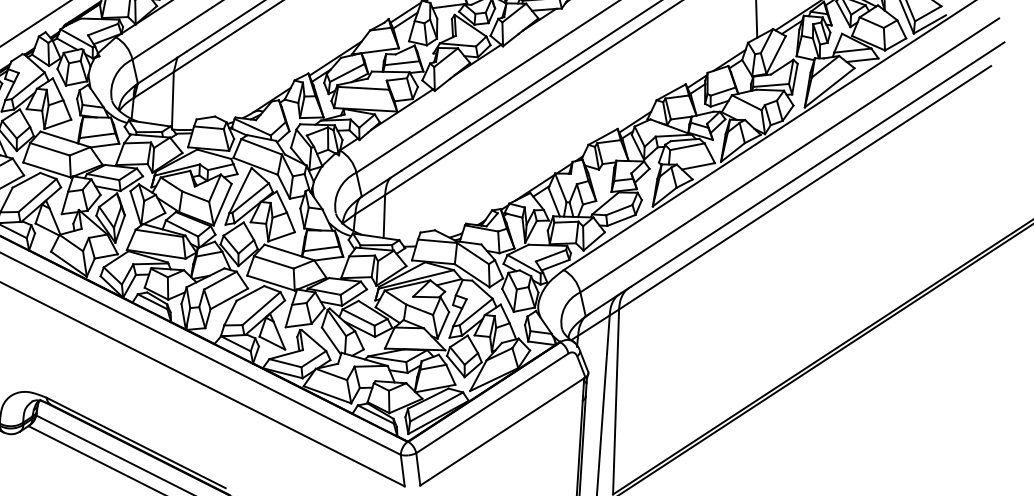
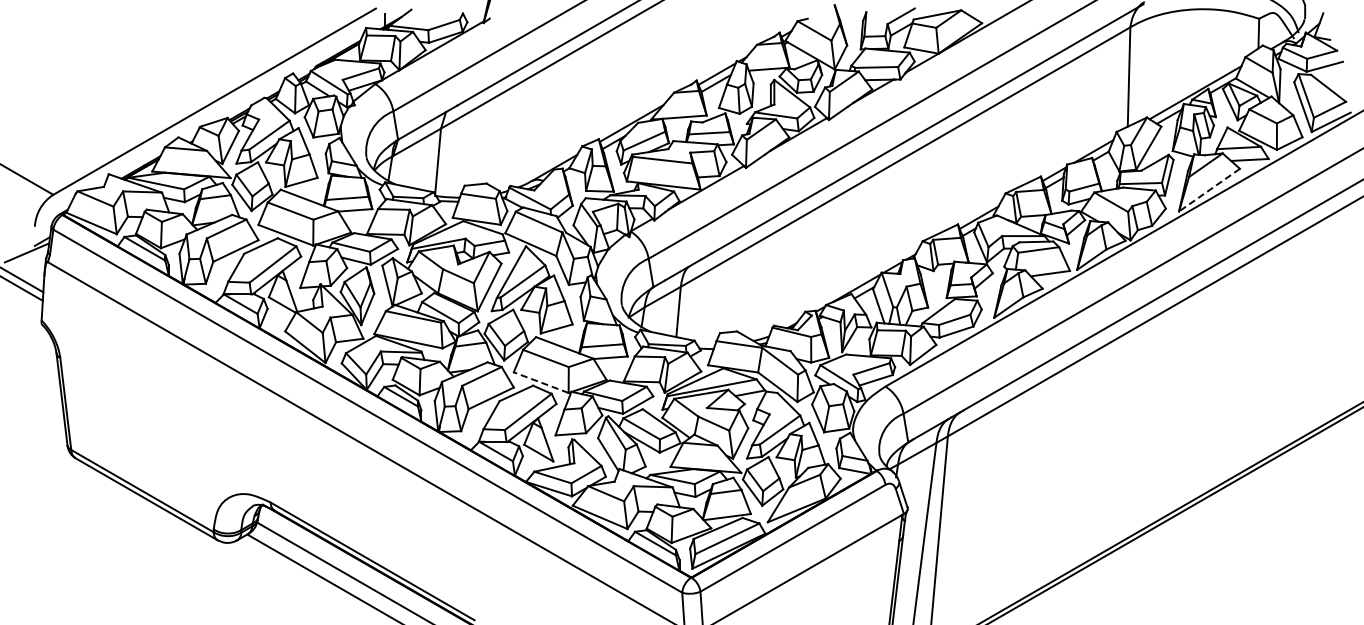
line: (829, 88) -> (1209, 190), solid -> dashed
line: (270, 283) -> (540, 382), solid -> dashed

